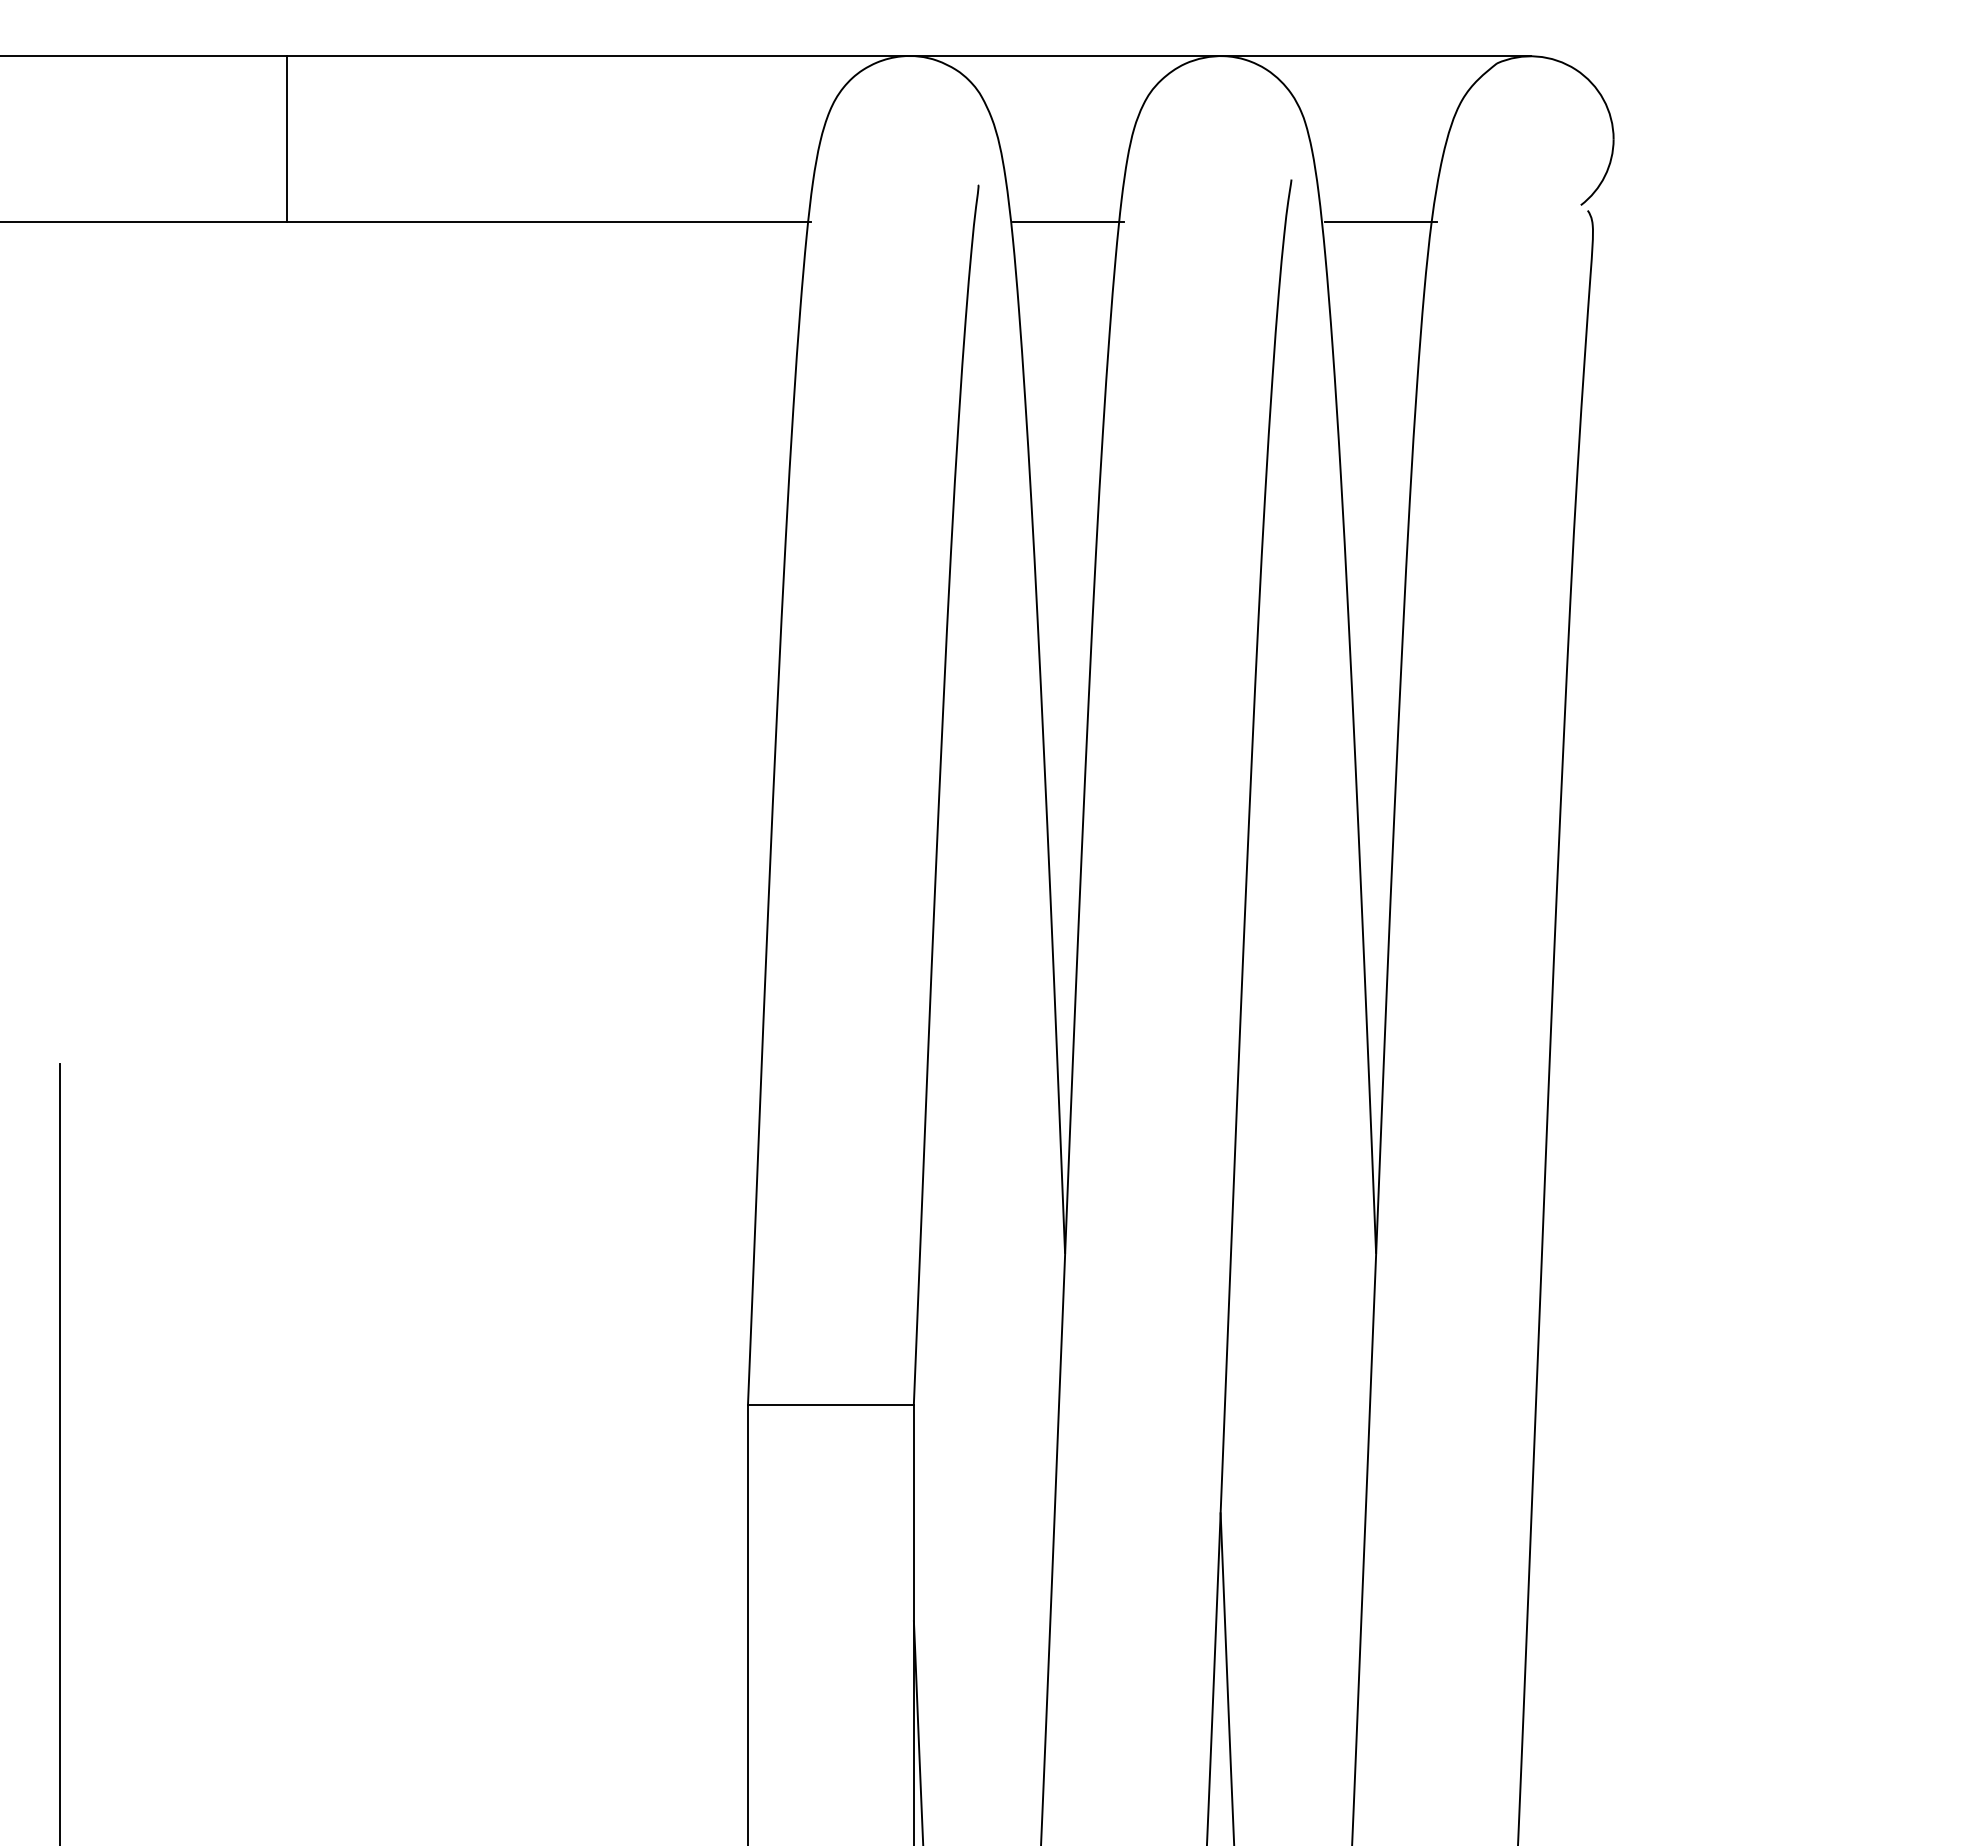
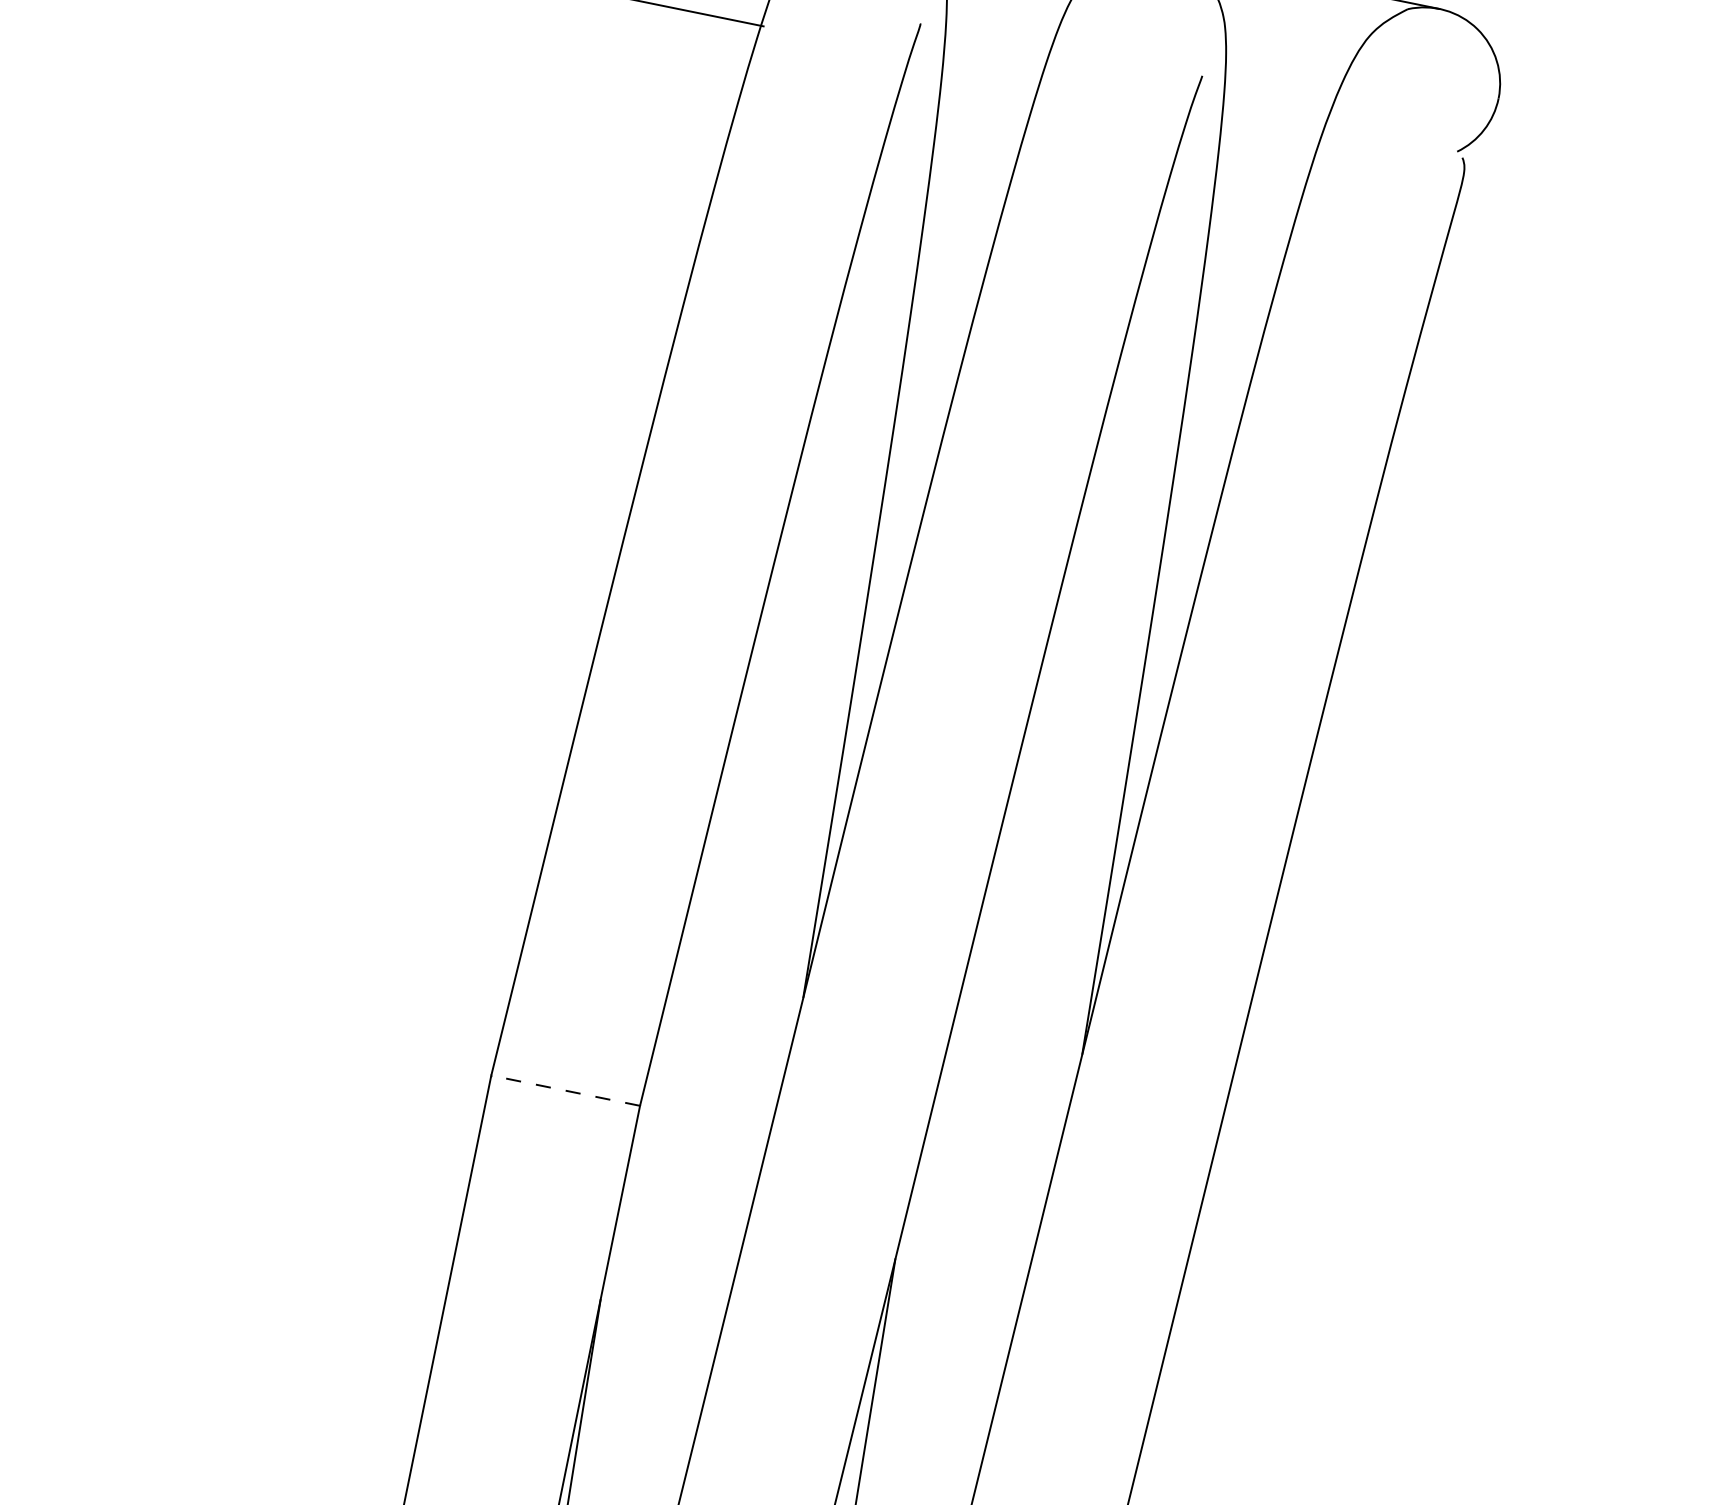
line: (1068, 222) -> (994, 73), removed
line: (1380, 222) -> (1274, 130), removed
line: (830, 1404) -> (565, 1090), solid -> dashed

